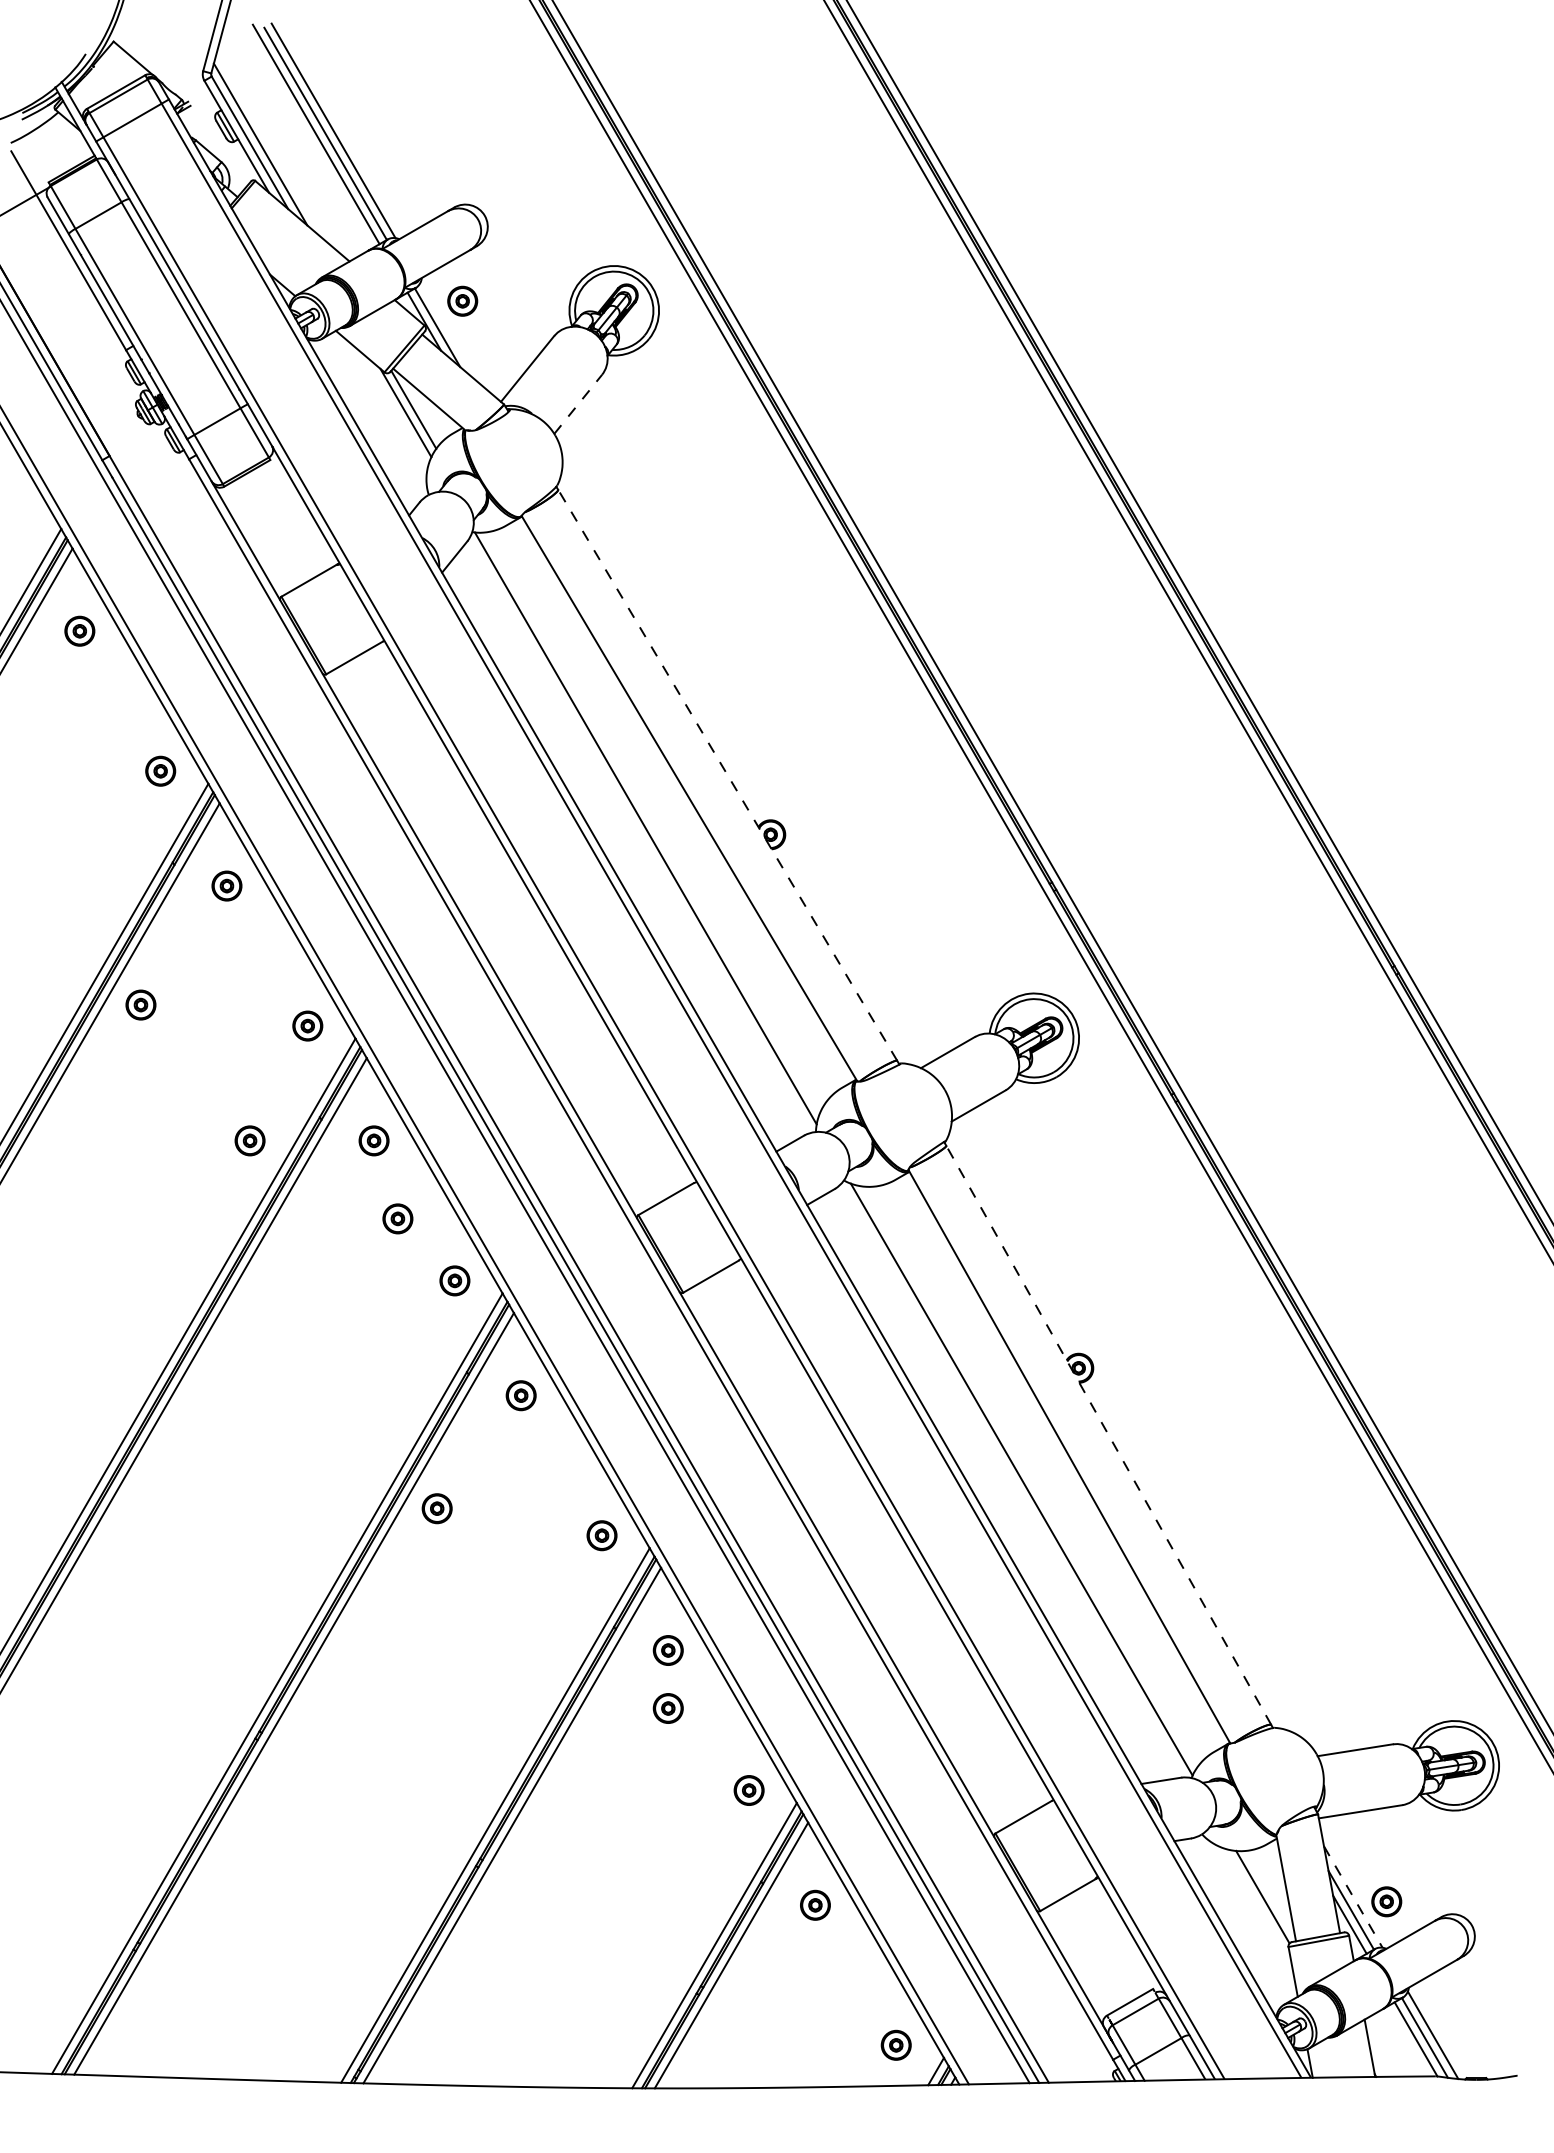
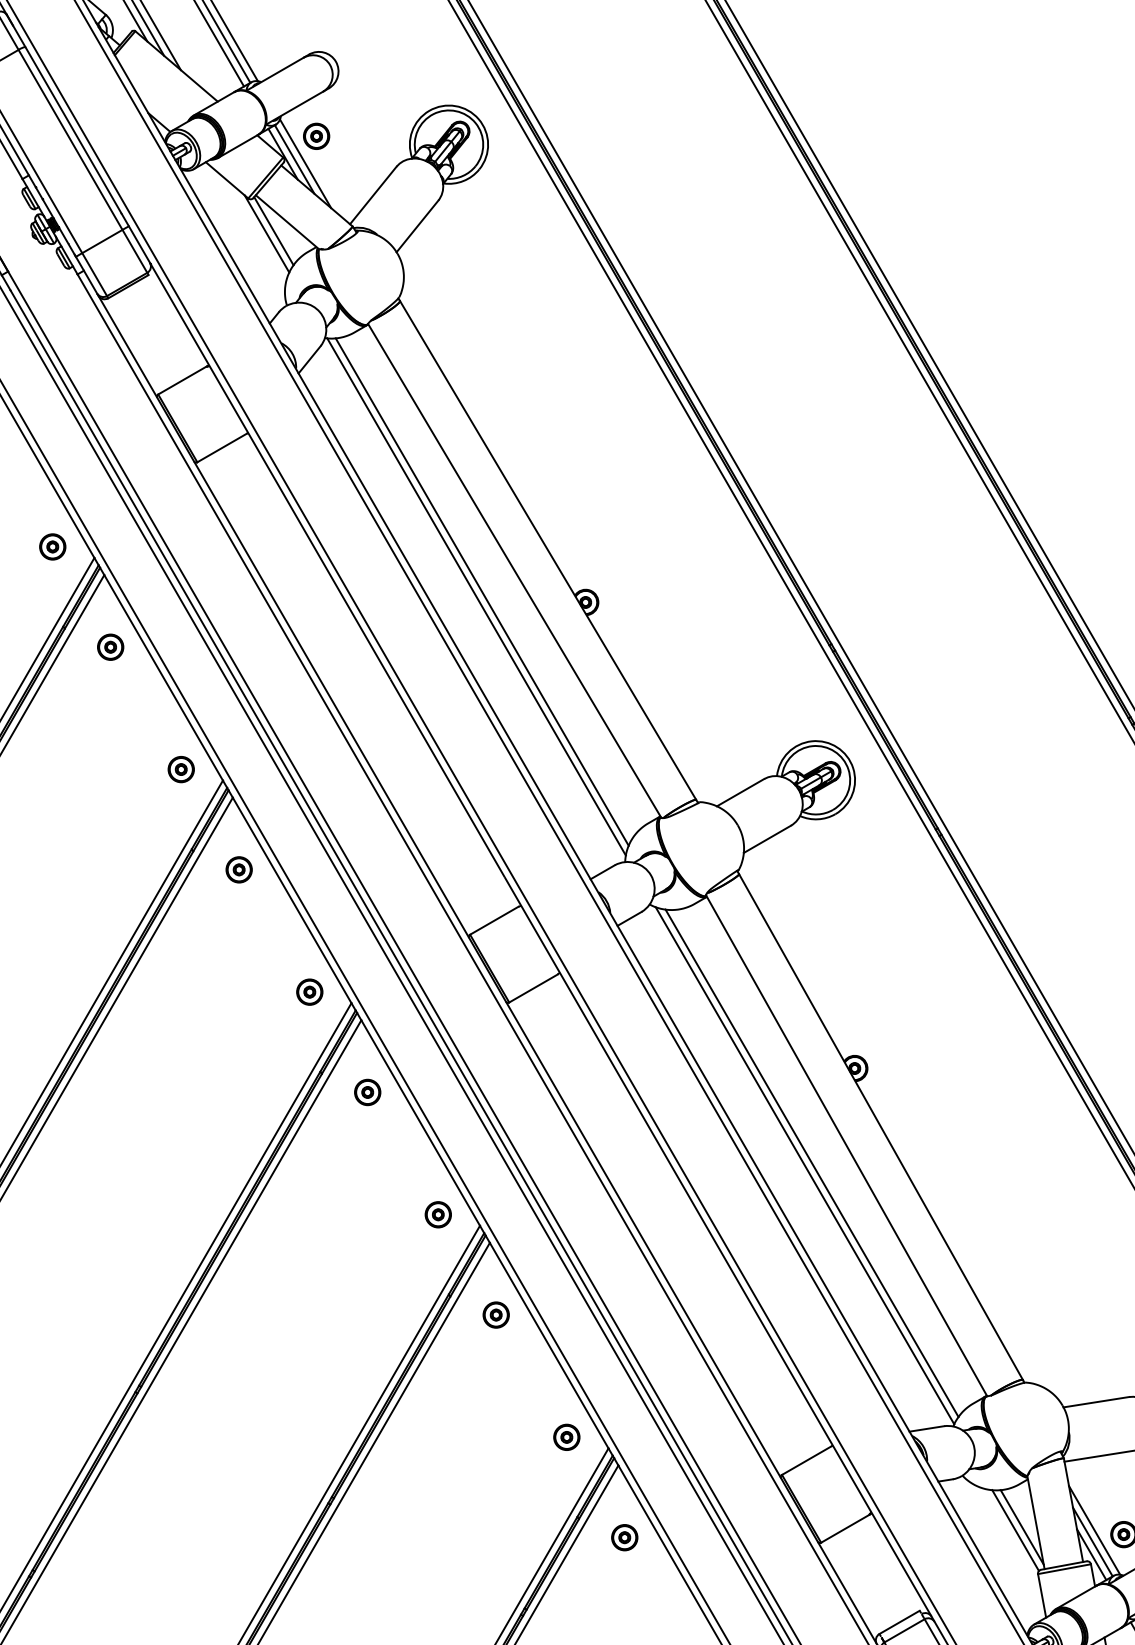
line: (449, 332) -> (305, 163), added
line: (578, 403) -> (417, 225), dashed -> solid
line: (727, 774) -> (547, 549), dashed -> solid
line: (652, 822) -> (482, 591), added
part: (140, 1004) -> (35, 750), removed
part: (249, 1140) -> (130, 869), removed
part: (397, 1218) -> (259, 937), removed
line: (1108, 1434) -> (880, 1126), dashed -> solid
line: (1029, 1476) -> (811, 1163), added
part: (436, 1508) -> (293, 1191), removed
part: (667, 1708) -> (495, 1365), removed
line: (1270, 1893) -> (1022, 1527), added
line: (1353, 1897) -> (1094, 1530), dashed -> solid

